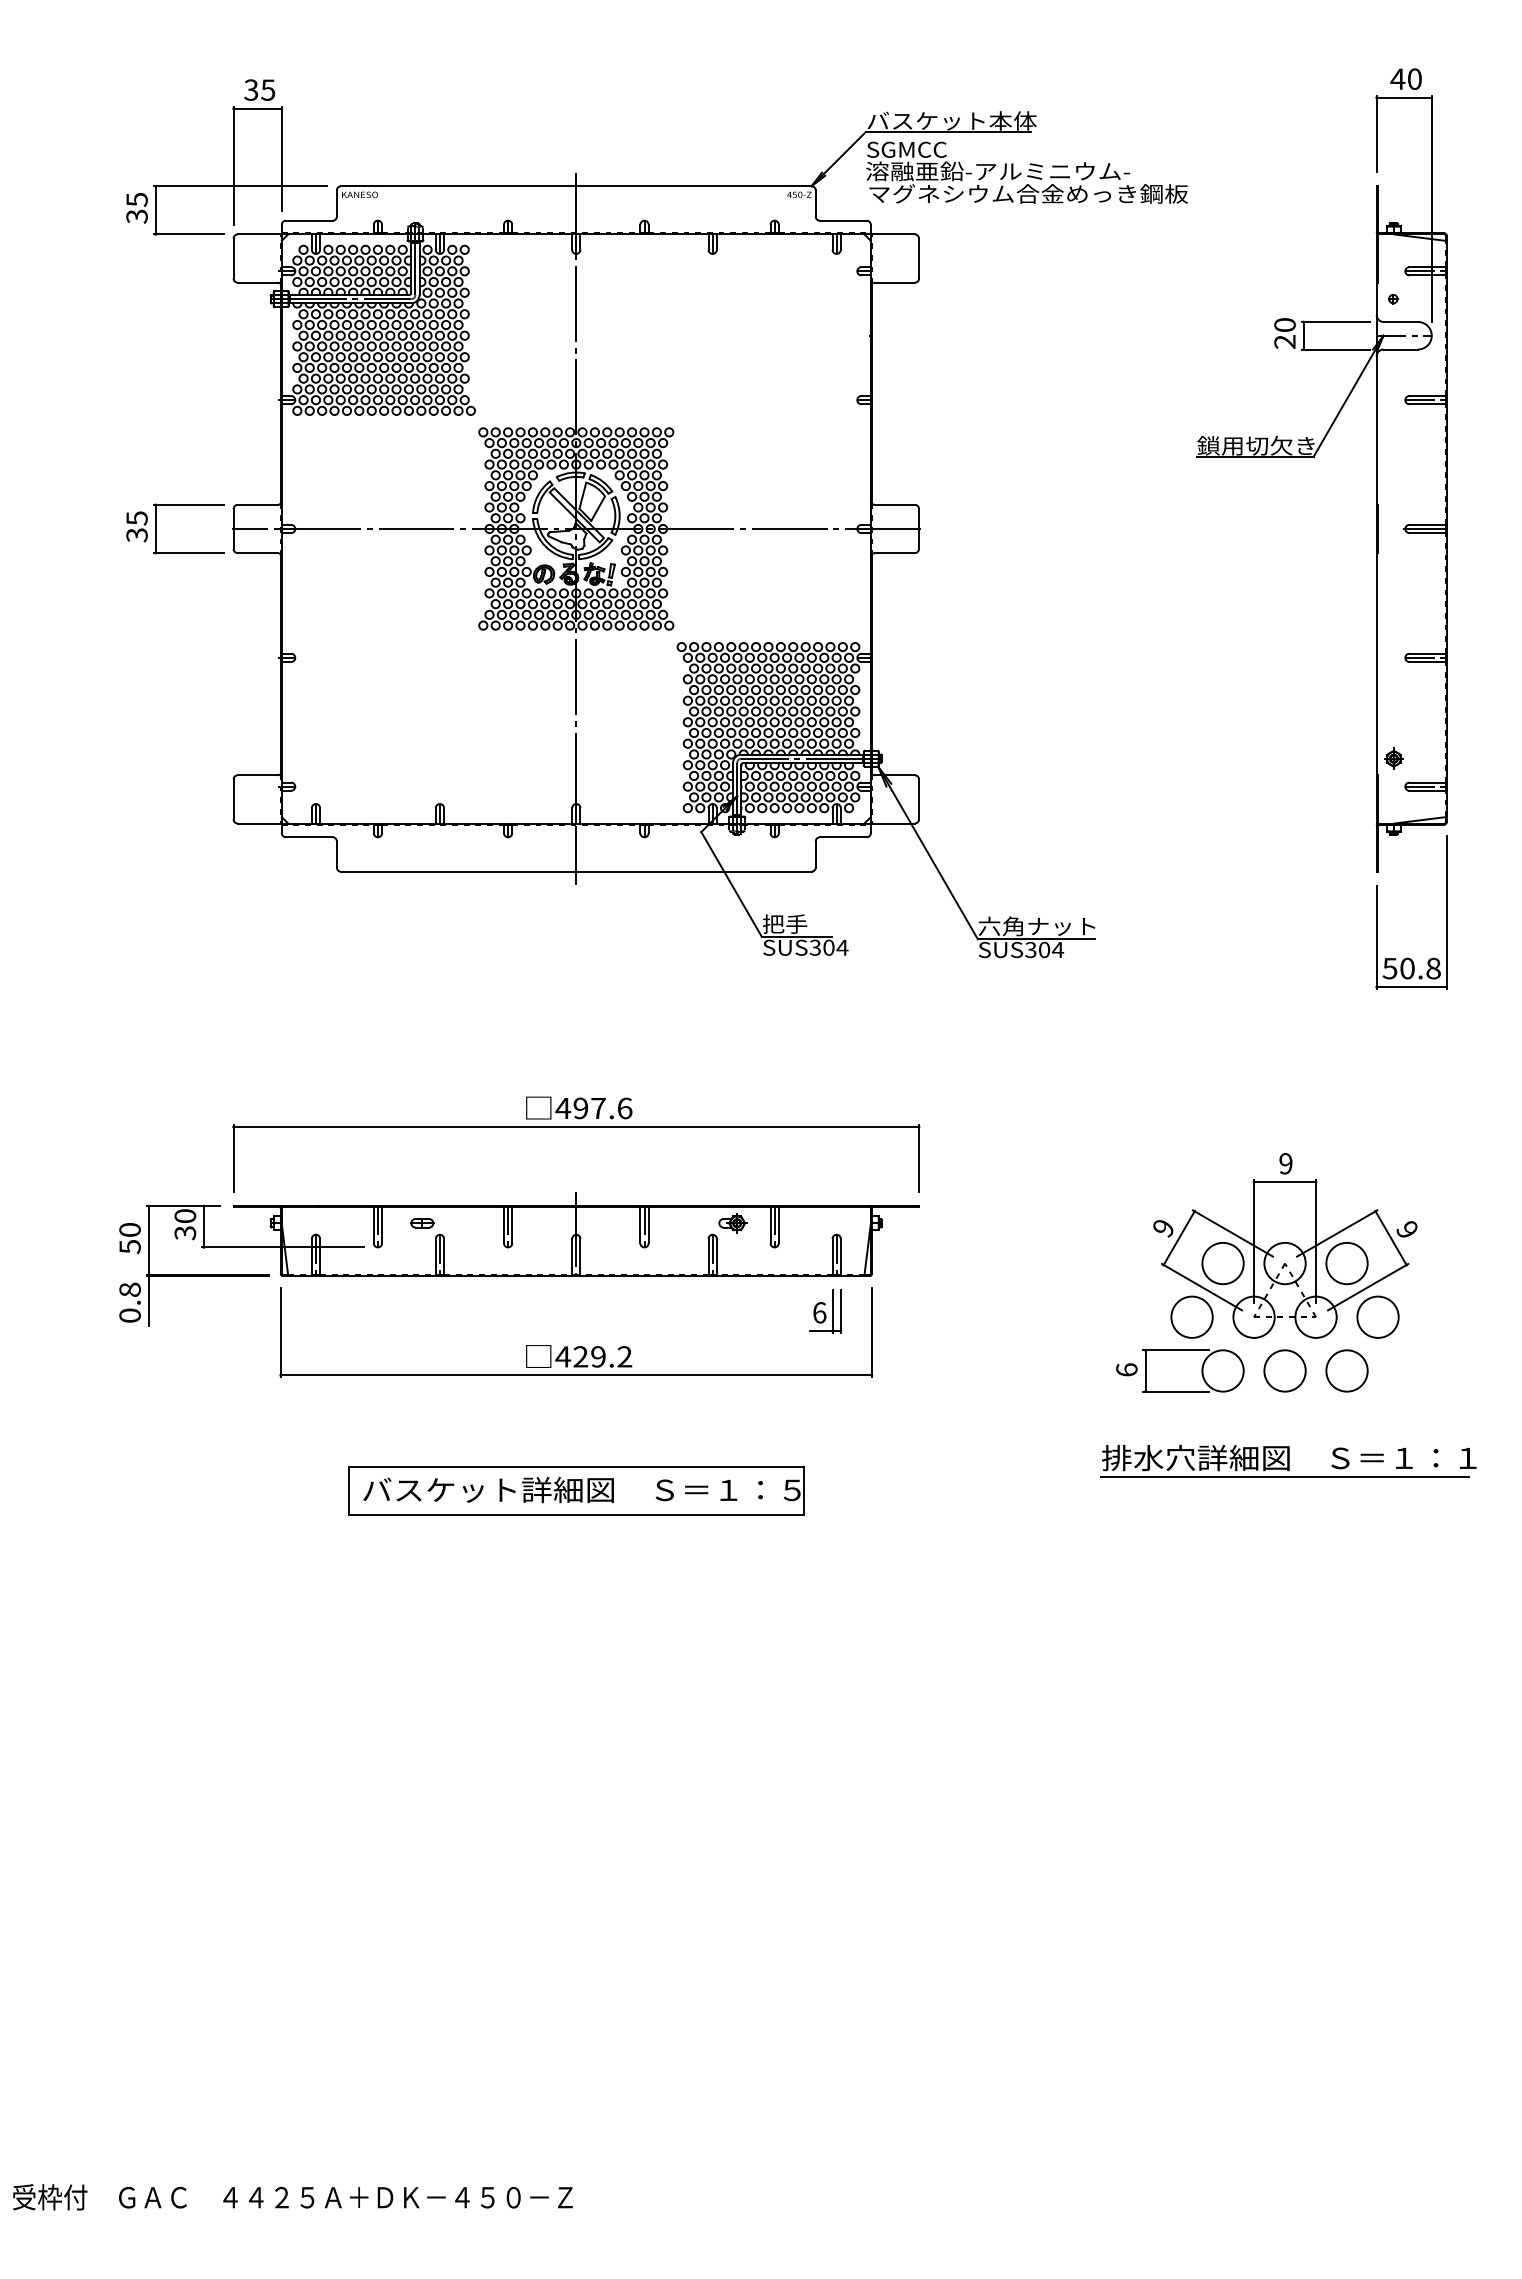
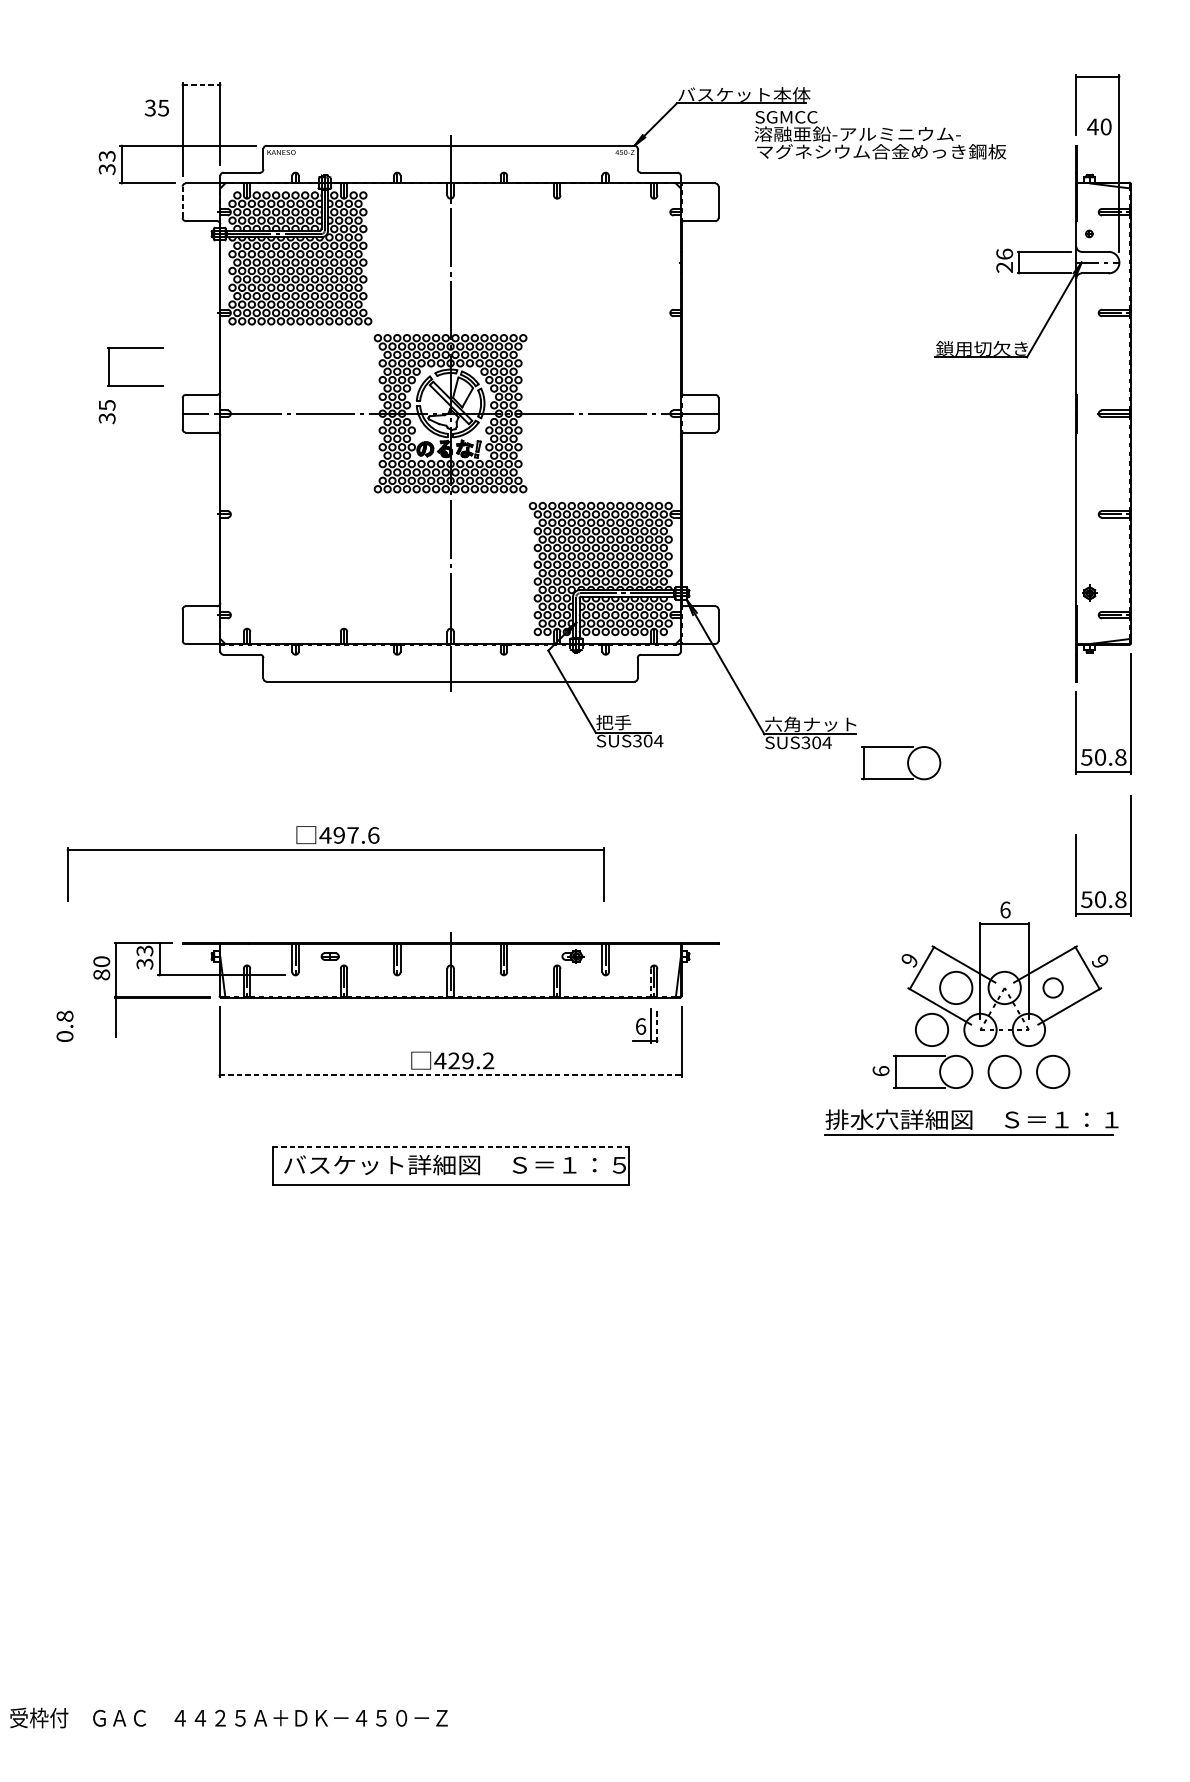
text: (1405, 78) -> (1098, 126), moved
text: (259, 89) -> (156, 107), moved
line: (258, 108) -> (202, 84), solid -> dashed
text: (1026, 172) -> (879, 134), moved
text: (136, 199) -> (106, 156), 35 -> 33
line: (233, 258) -> (182, 202), solid -> dashed
text: (1284, 324) -> (1004, 253), 20 -> 26
part: (188, 505) -> (134, 348), moved
part: (1160, 975) -> (907, 762), added
part: (1377, 1094) -> (1076, 855), added
part: (576, 1127) -> (335, 850), moved
text: (1285, 1163) -> (1005, 909), 9 -> 6
text: (184, 1216) -> (144, 951), 30 -> 33
text: (129, 1246) -> (101, 974), 50 -> 80
line: (832, 1257) -> (650, 983), solid -> dashed
circle: (1346, 1263) -> (1052, 987), size x0.6
text: (129, 1302) -> (64, 1026), moved
line: (840, 1311) -> (657, 1025), solid -> dashed
circle: (1377, 1316) -> (1076, 1029), removed
line: (576, 1375) -> (450, 1075), solid -> dashed
part: (1288, 1460) -> (971, 1121), moved
line: (576, 1467) -> (450, 1147), solid -> dashed

